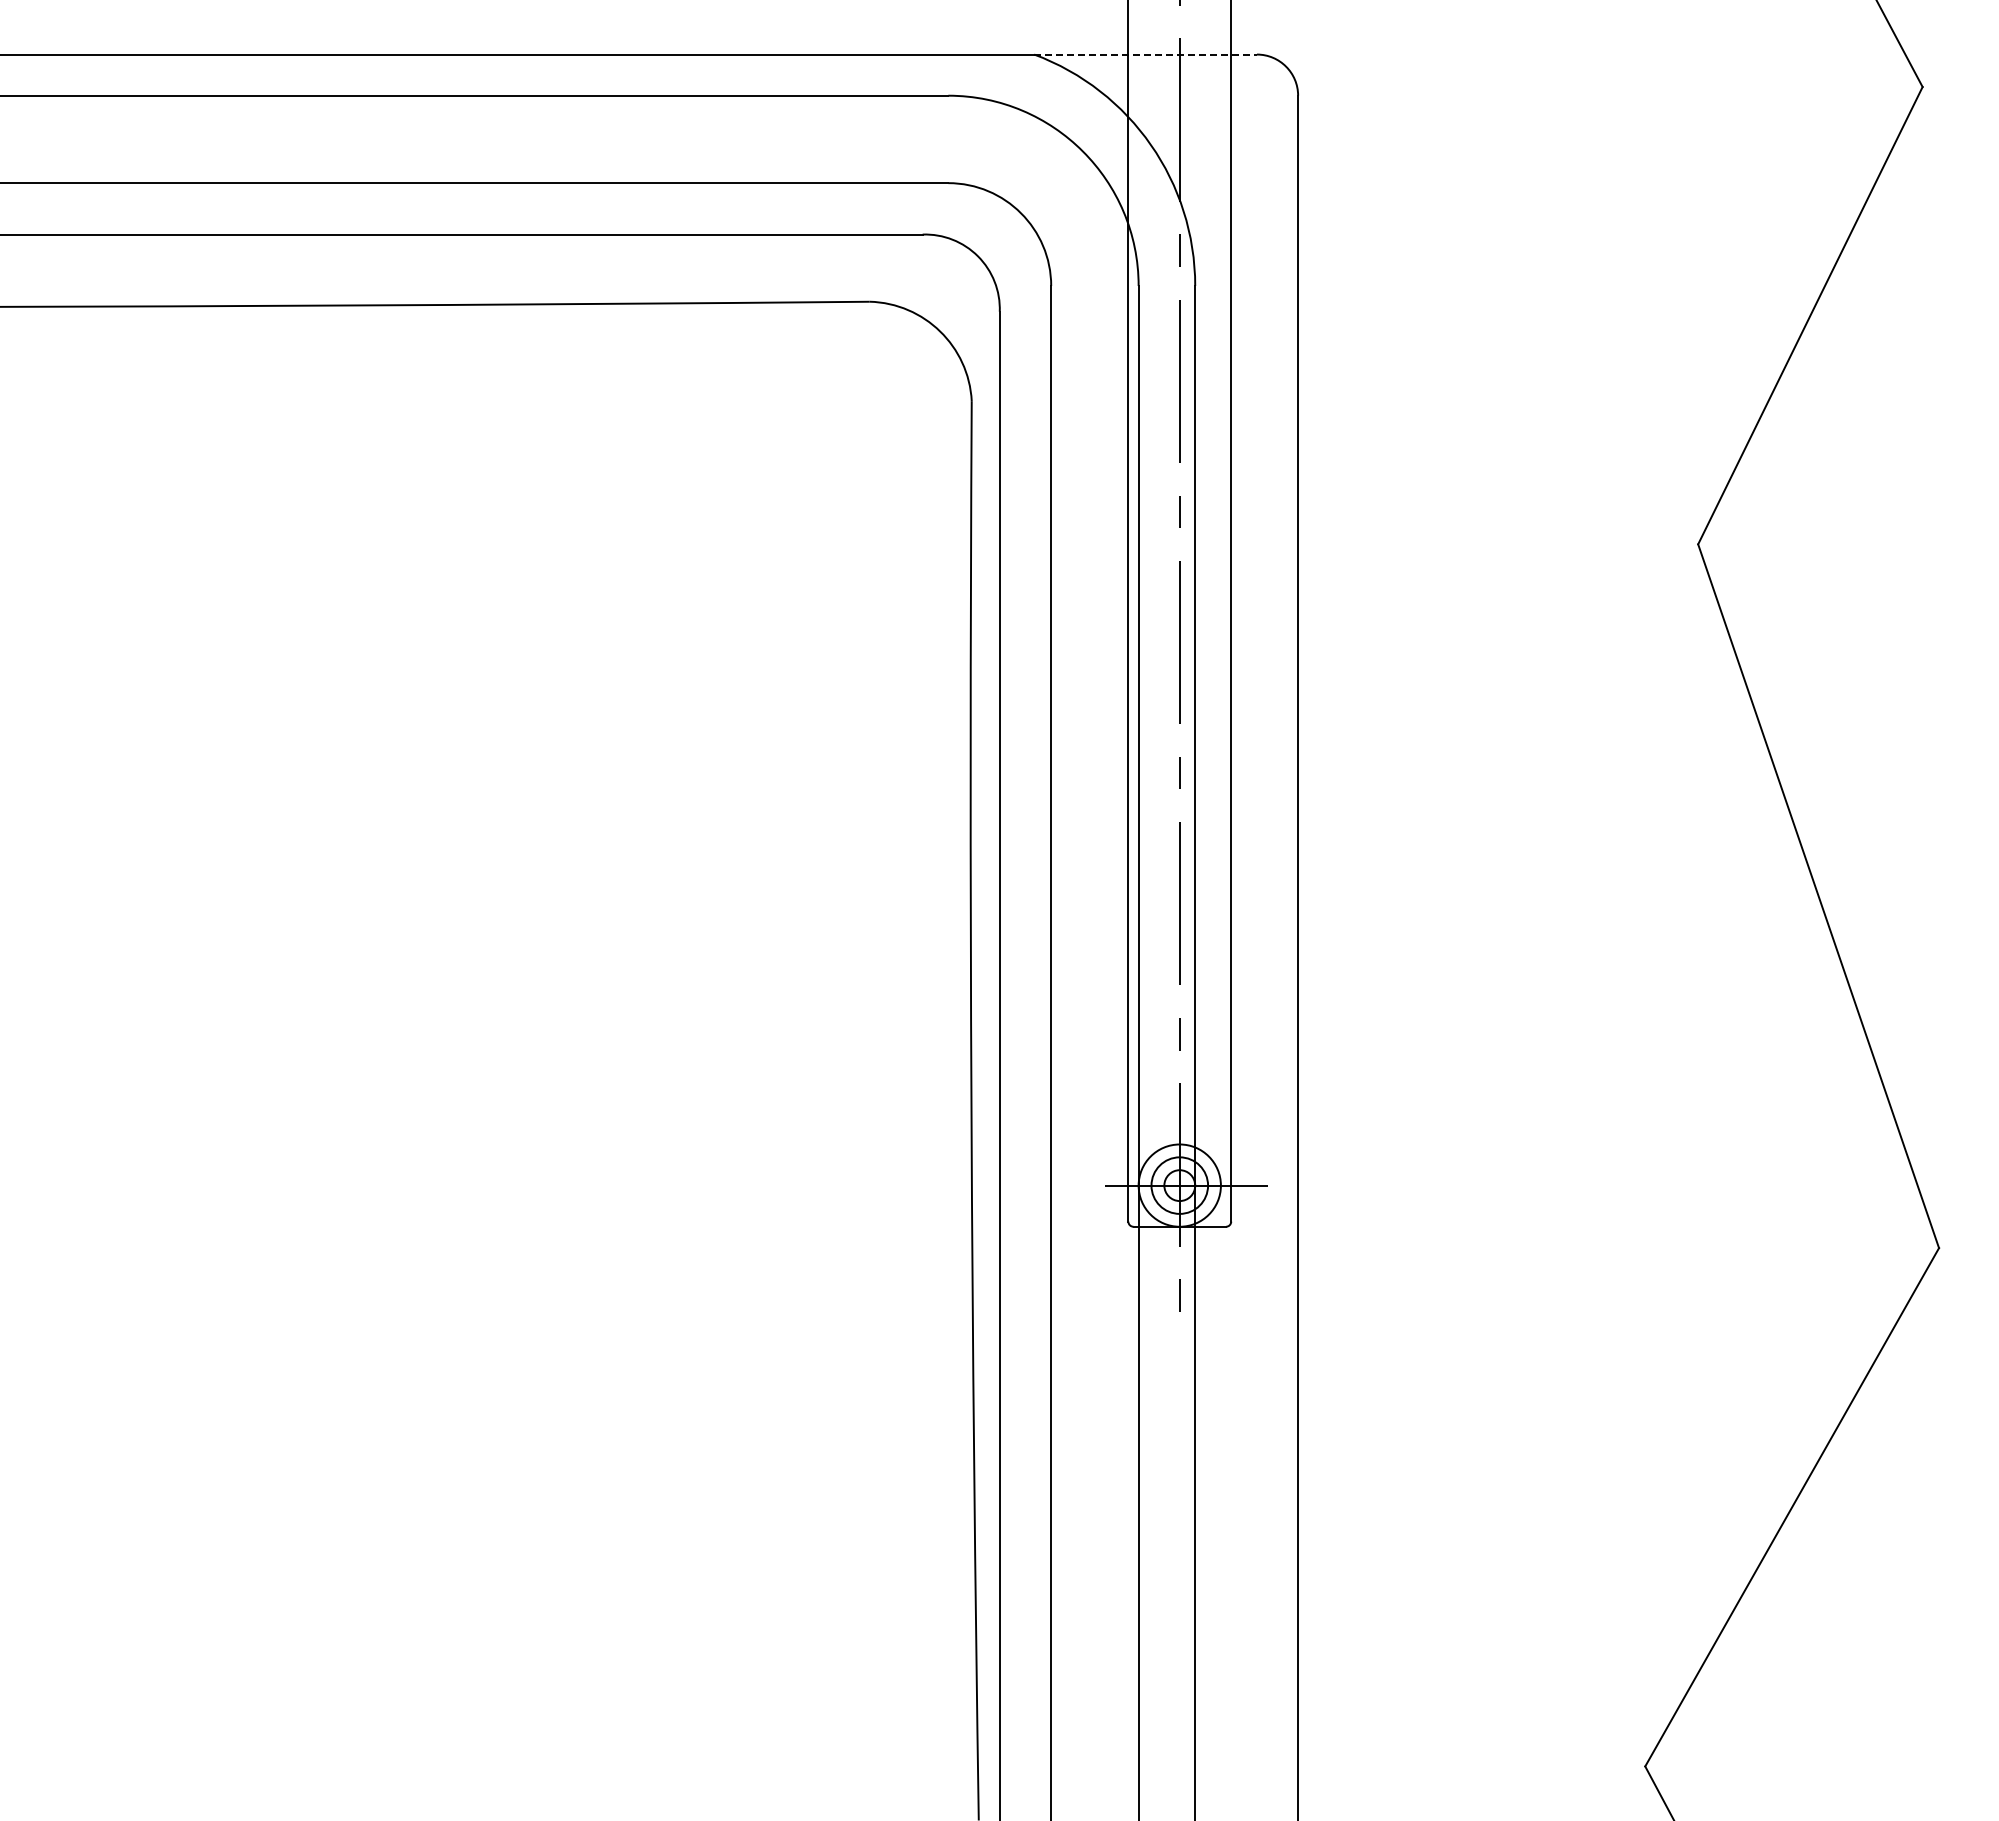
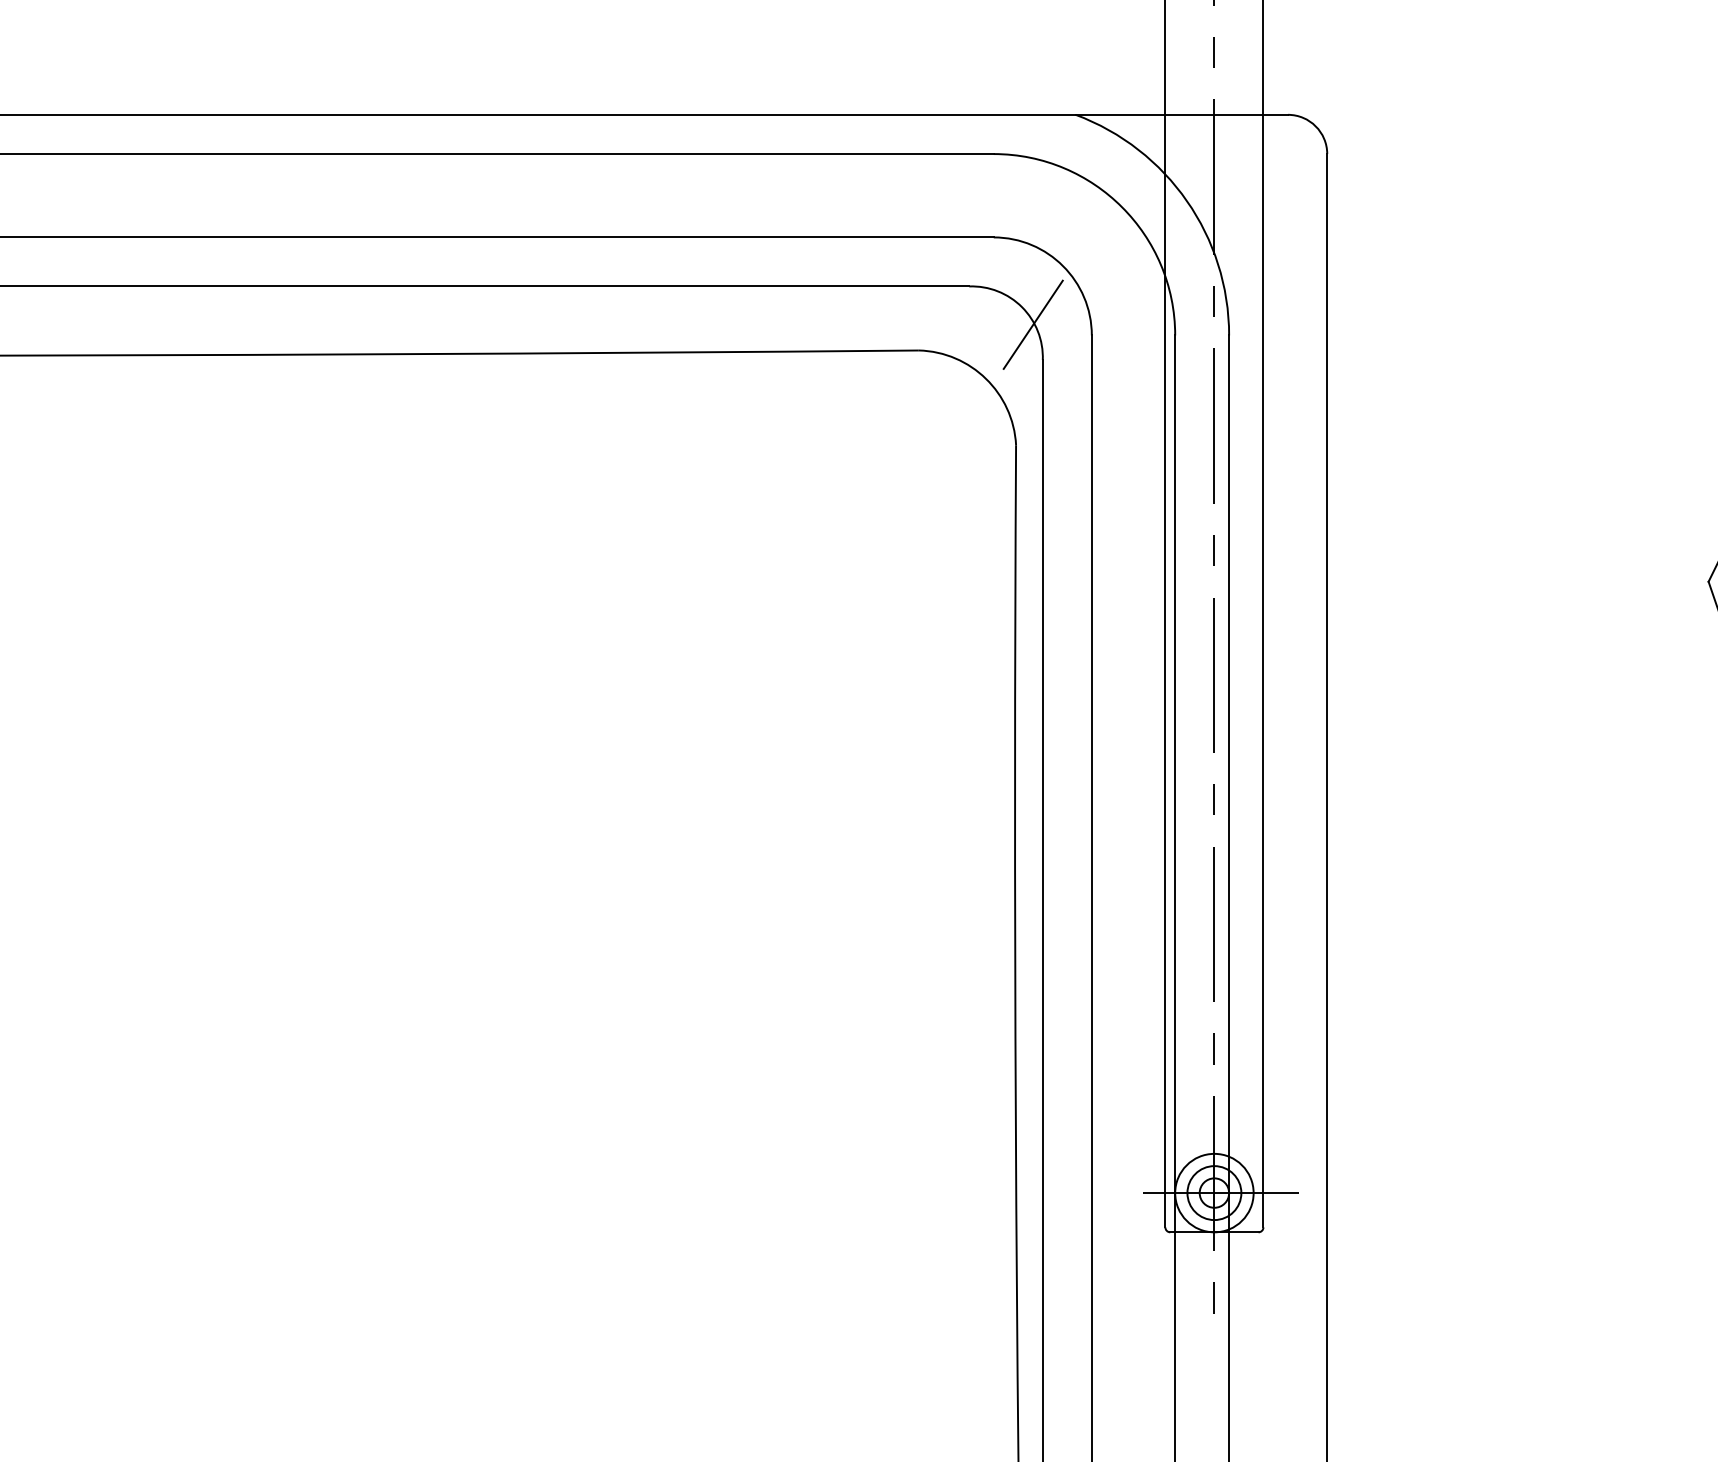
line: (1146, 54) -> (1182, 114), dashed -> solid
line: (989, 274) -> (1033, 324), added

